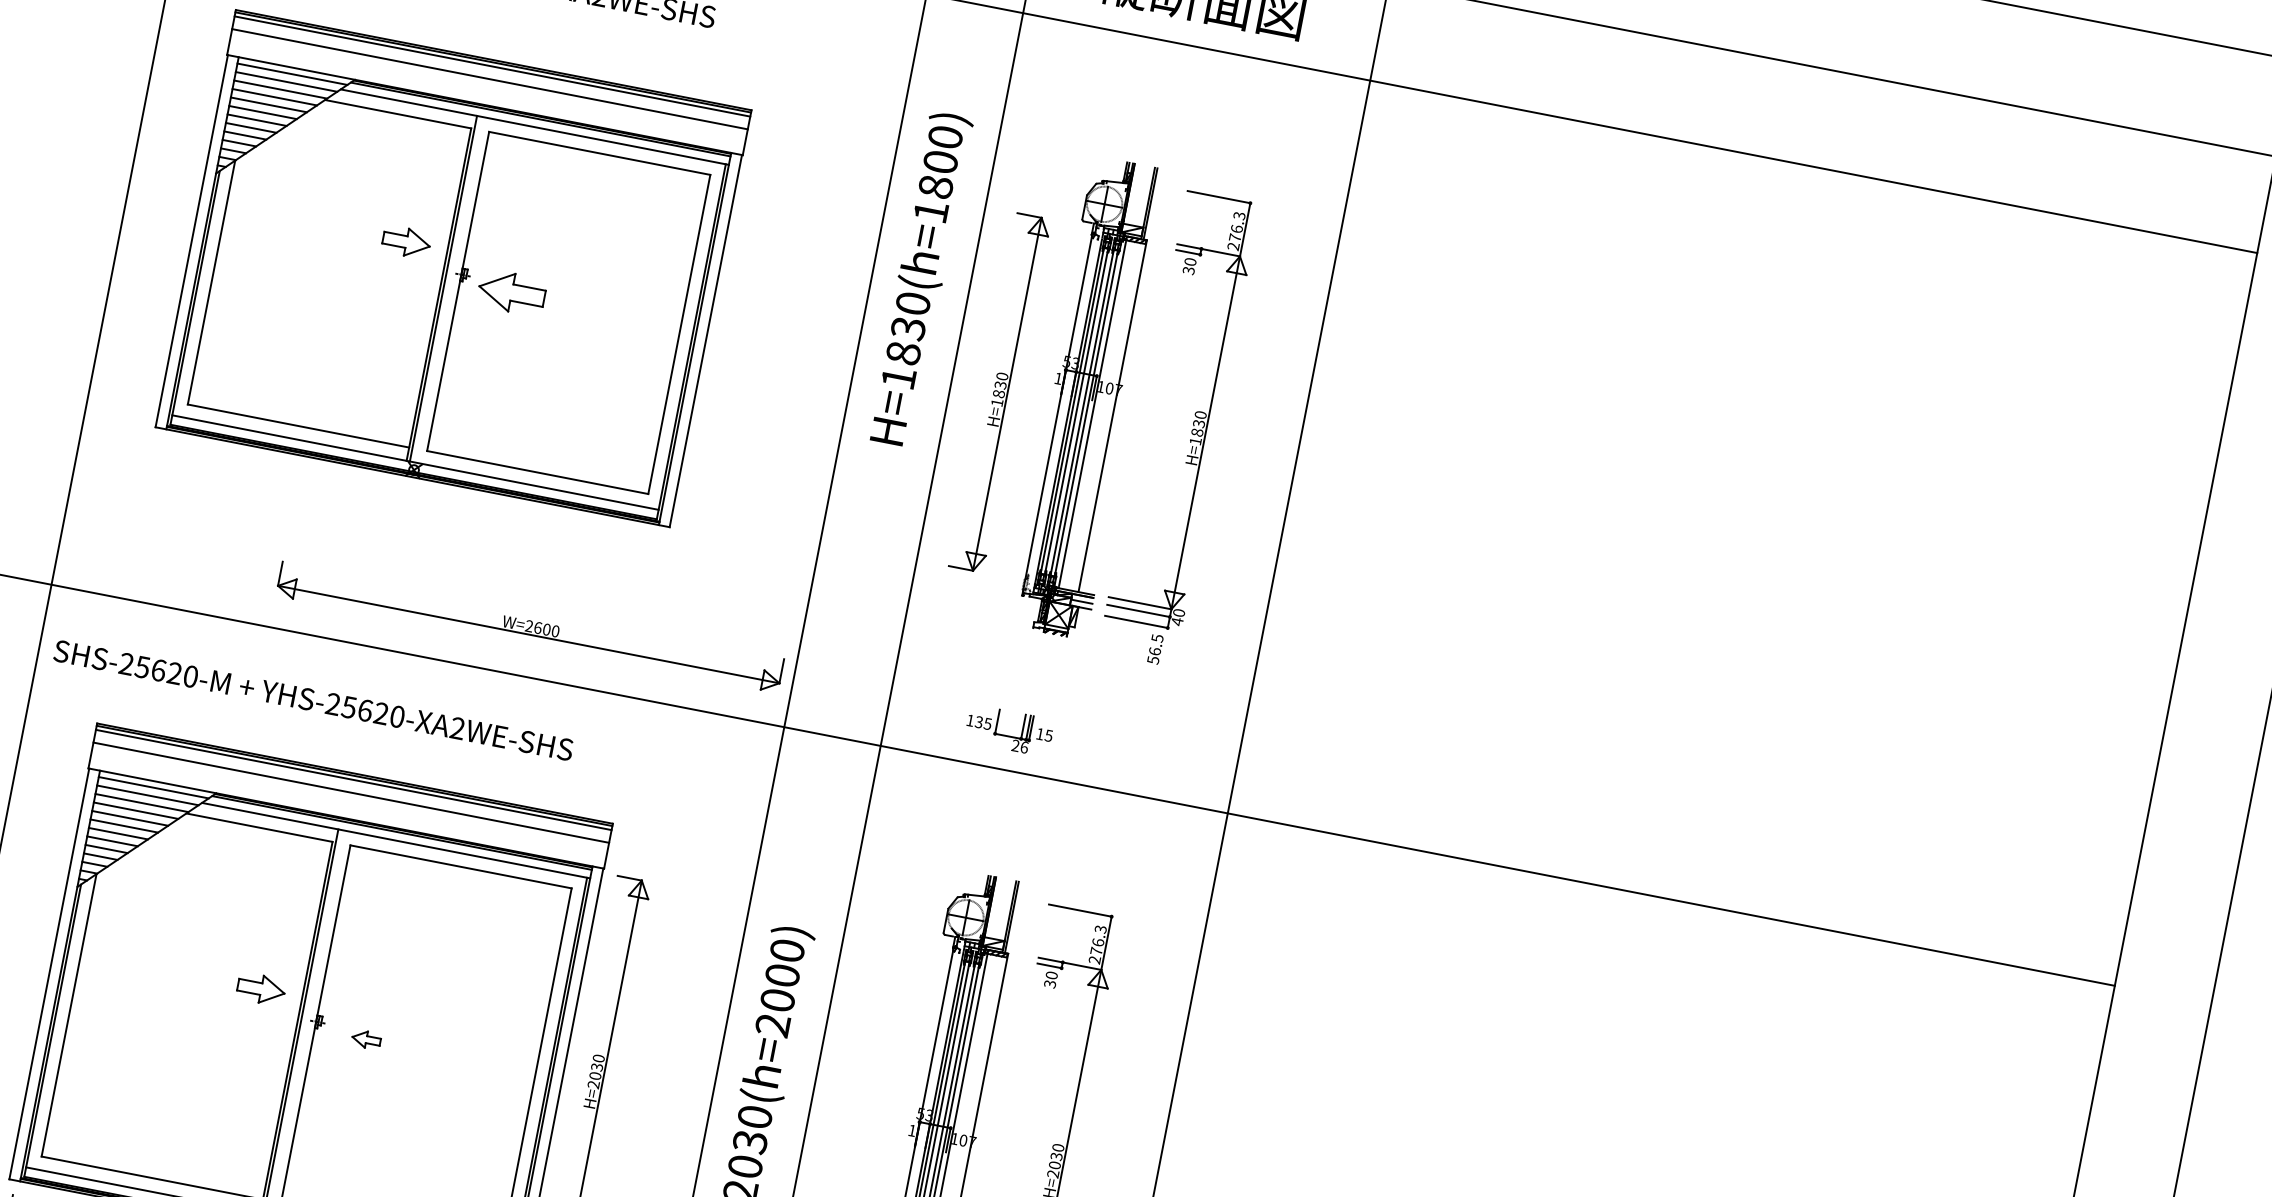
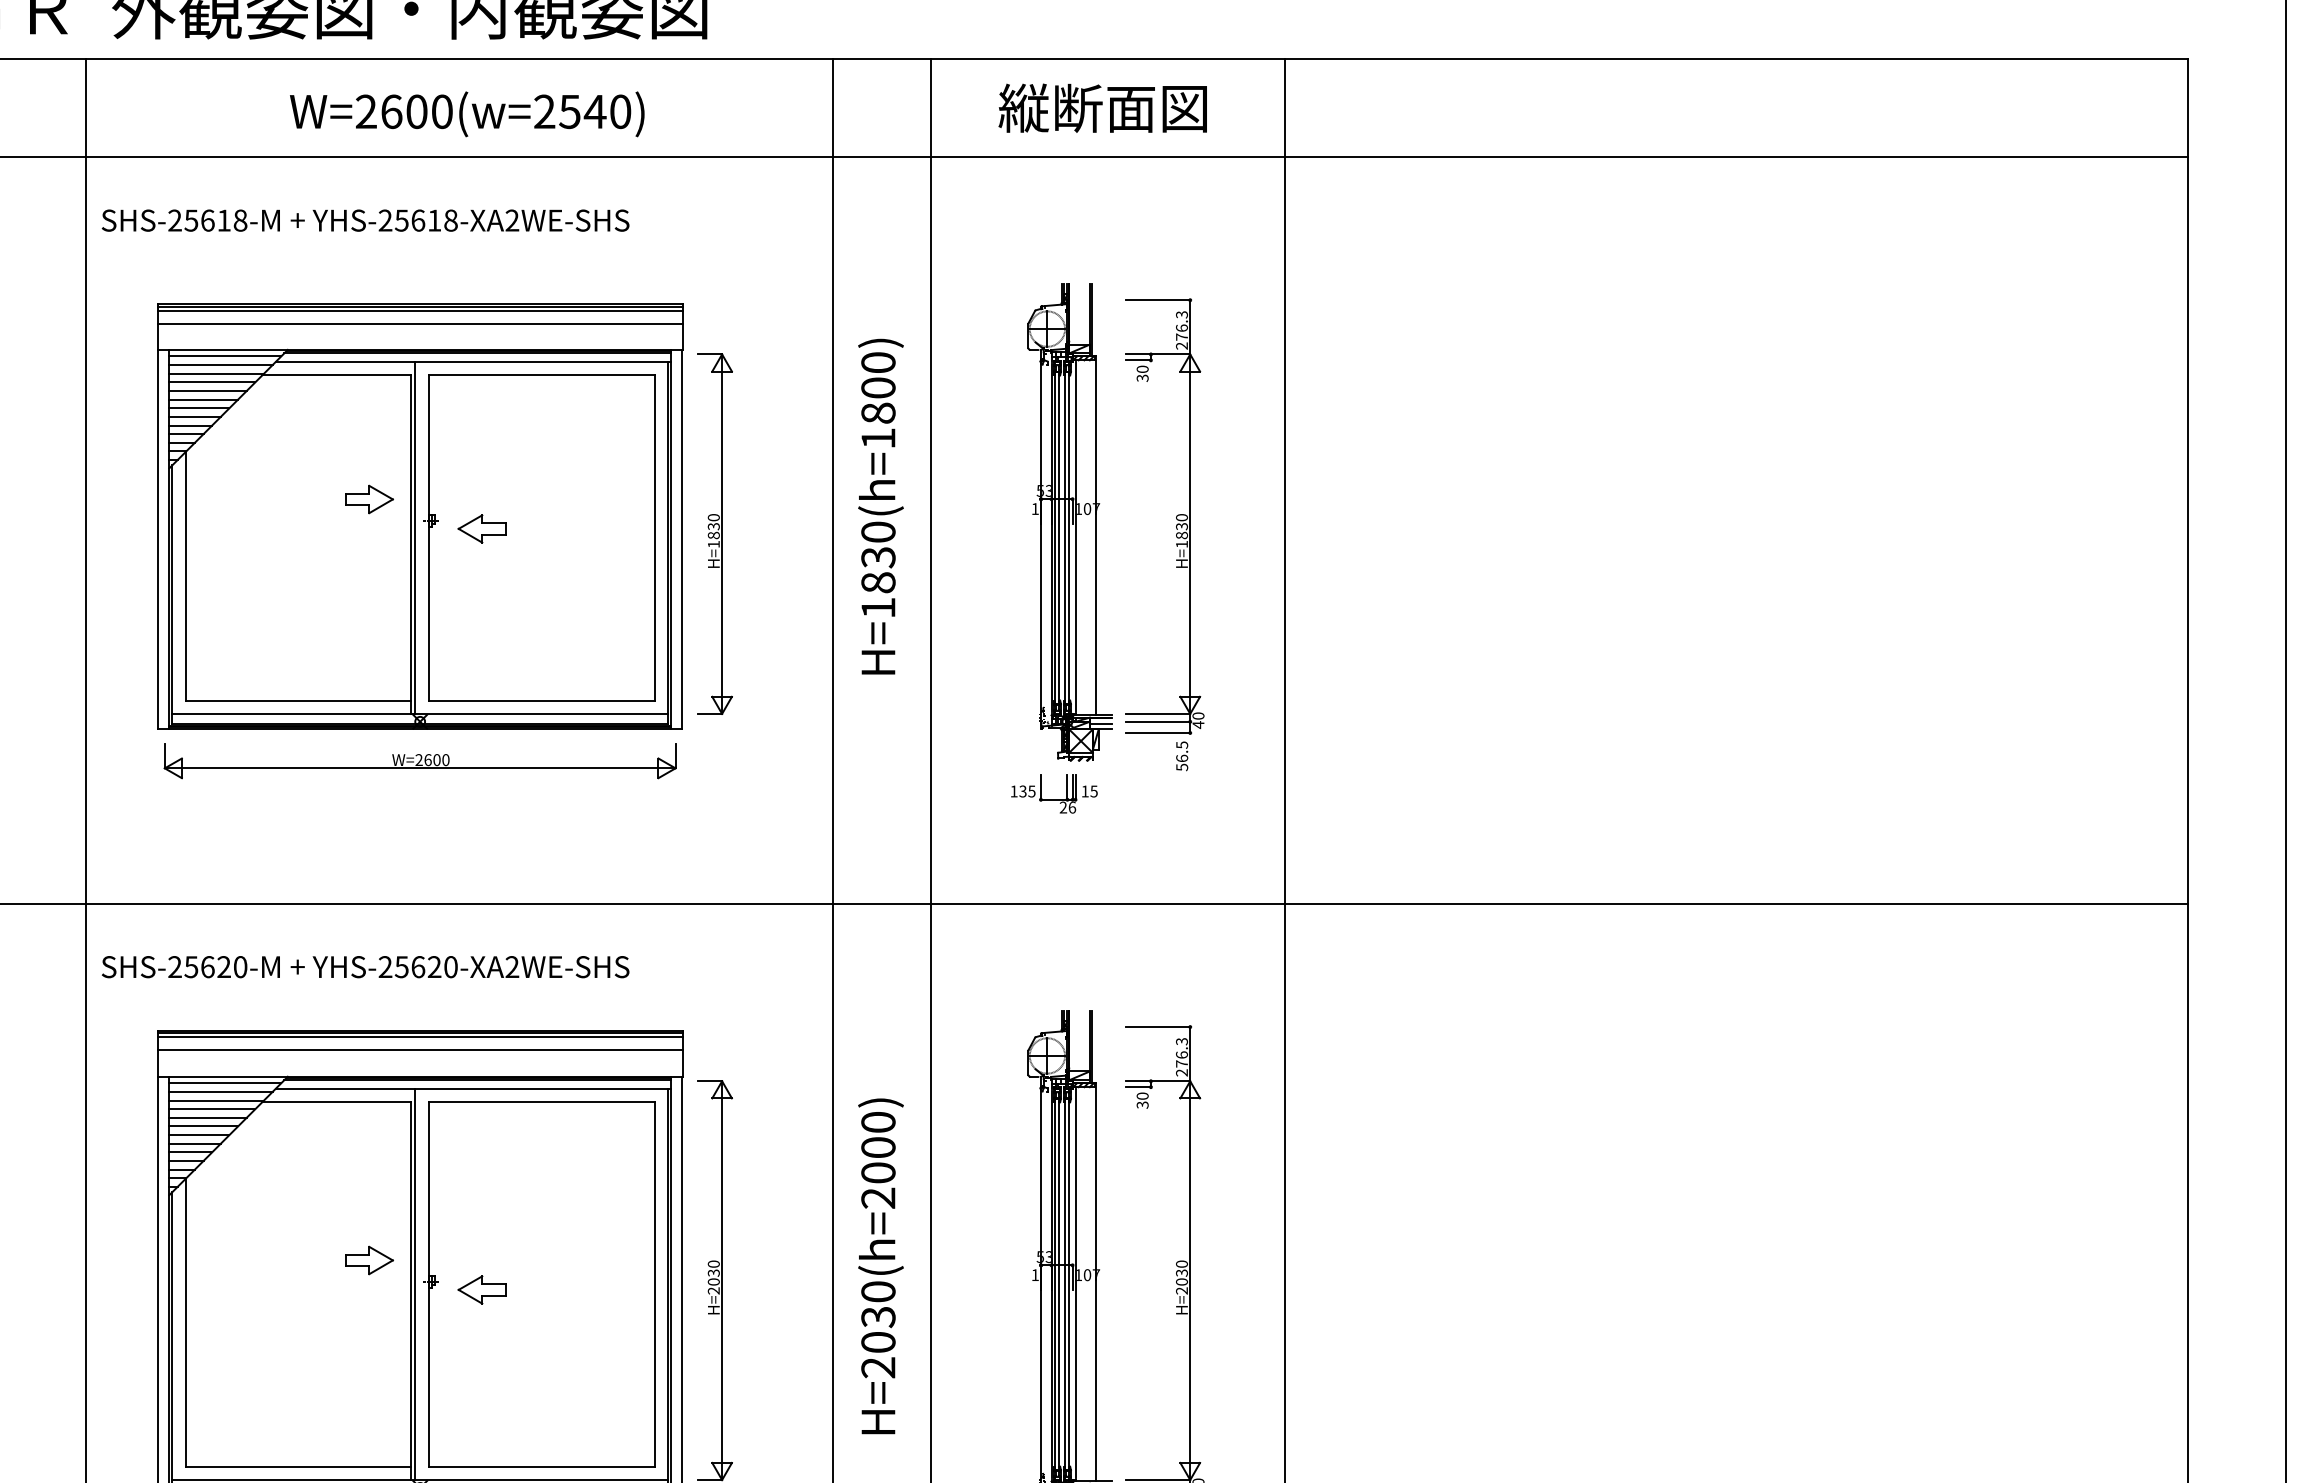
text: (920, 278) -> (880, 506), moved
part: (511, 292) -> (481, 528), size x0.71
part: (999, 392) -> (714, 533), moved
part: (529, 627) -> (419, 761), moved
part: (1009, 730) -> (1054, 793), moved
part: (365, 1039) -> (481, 1289), size x1.67

